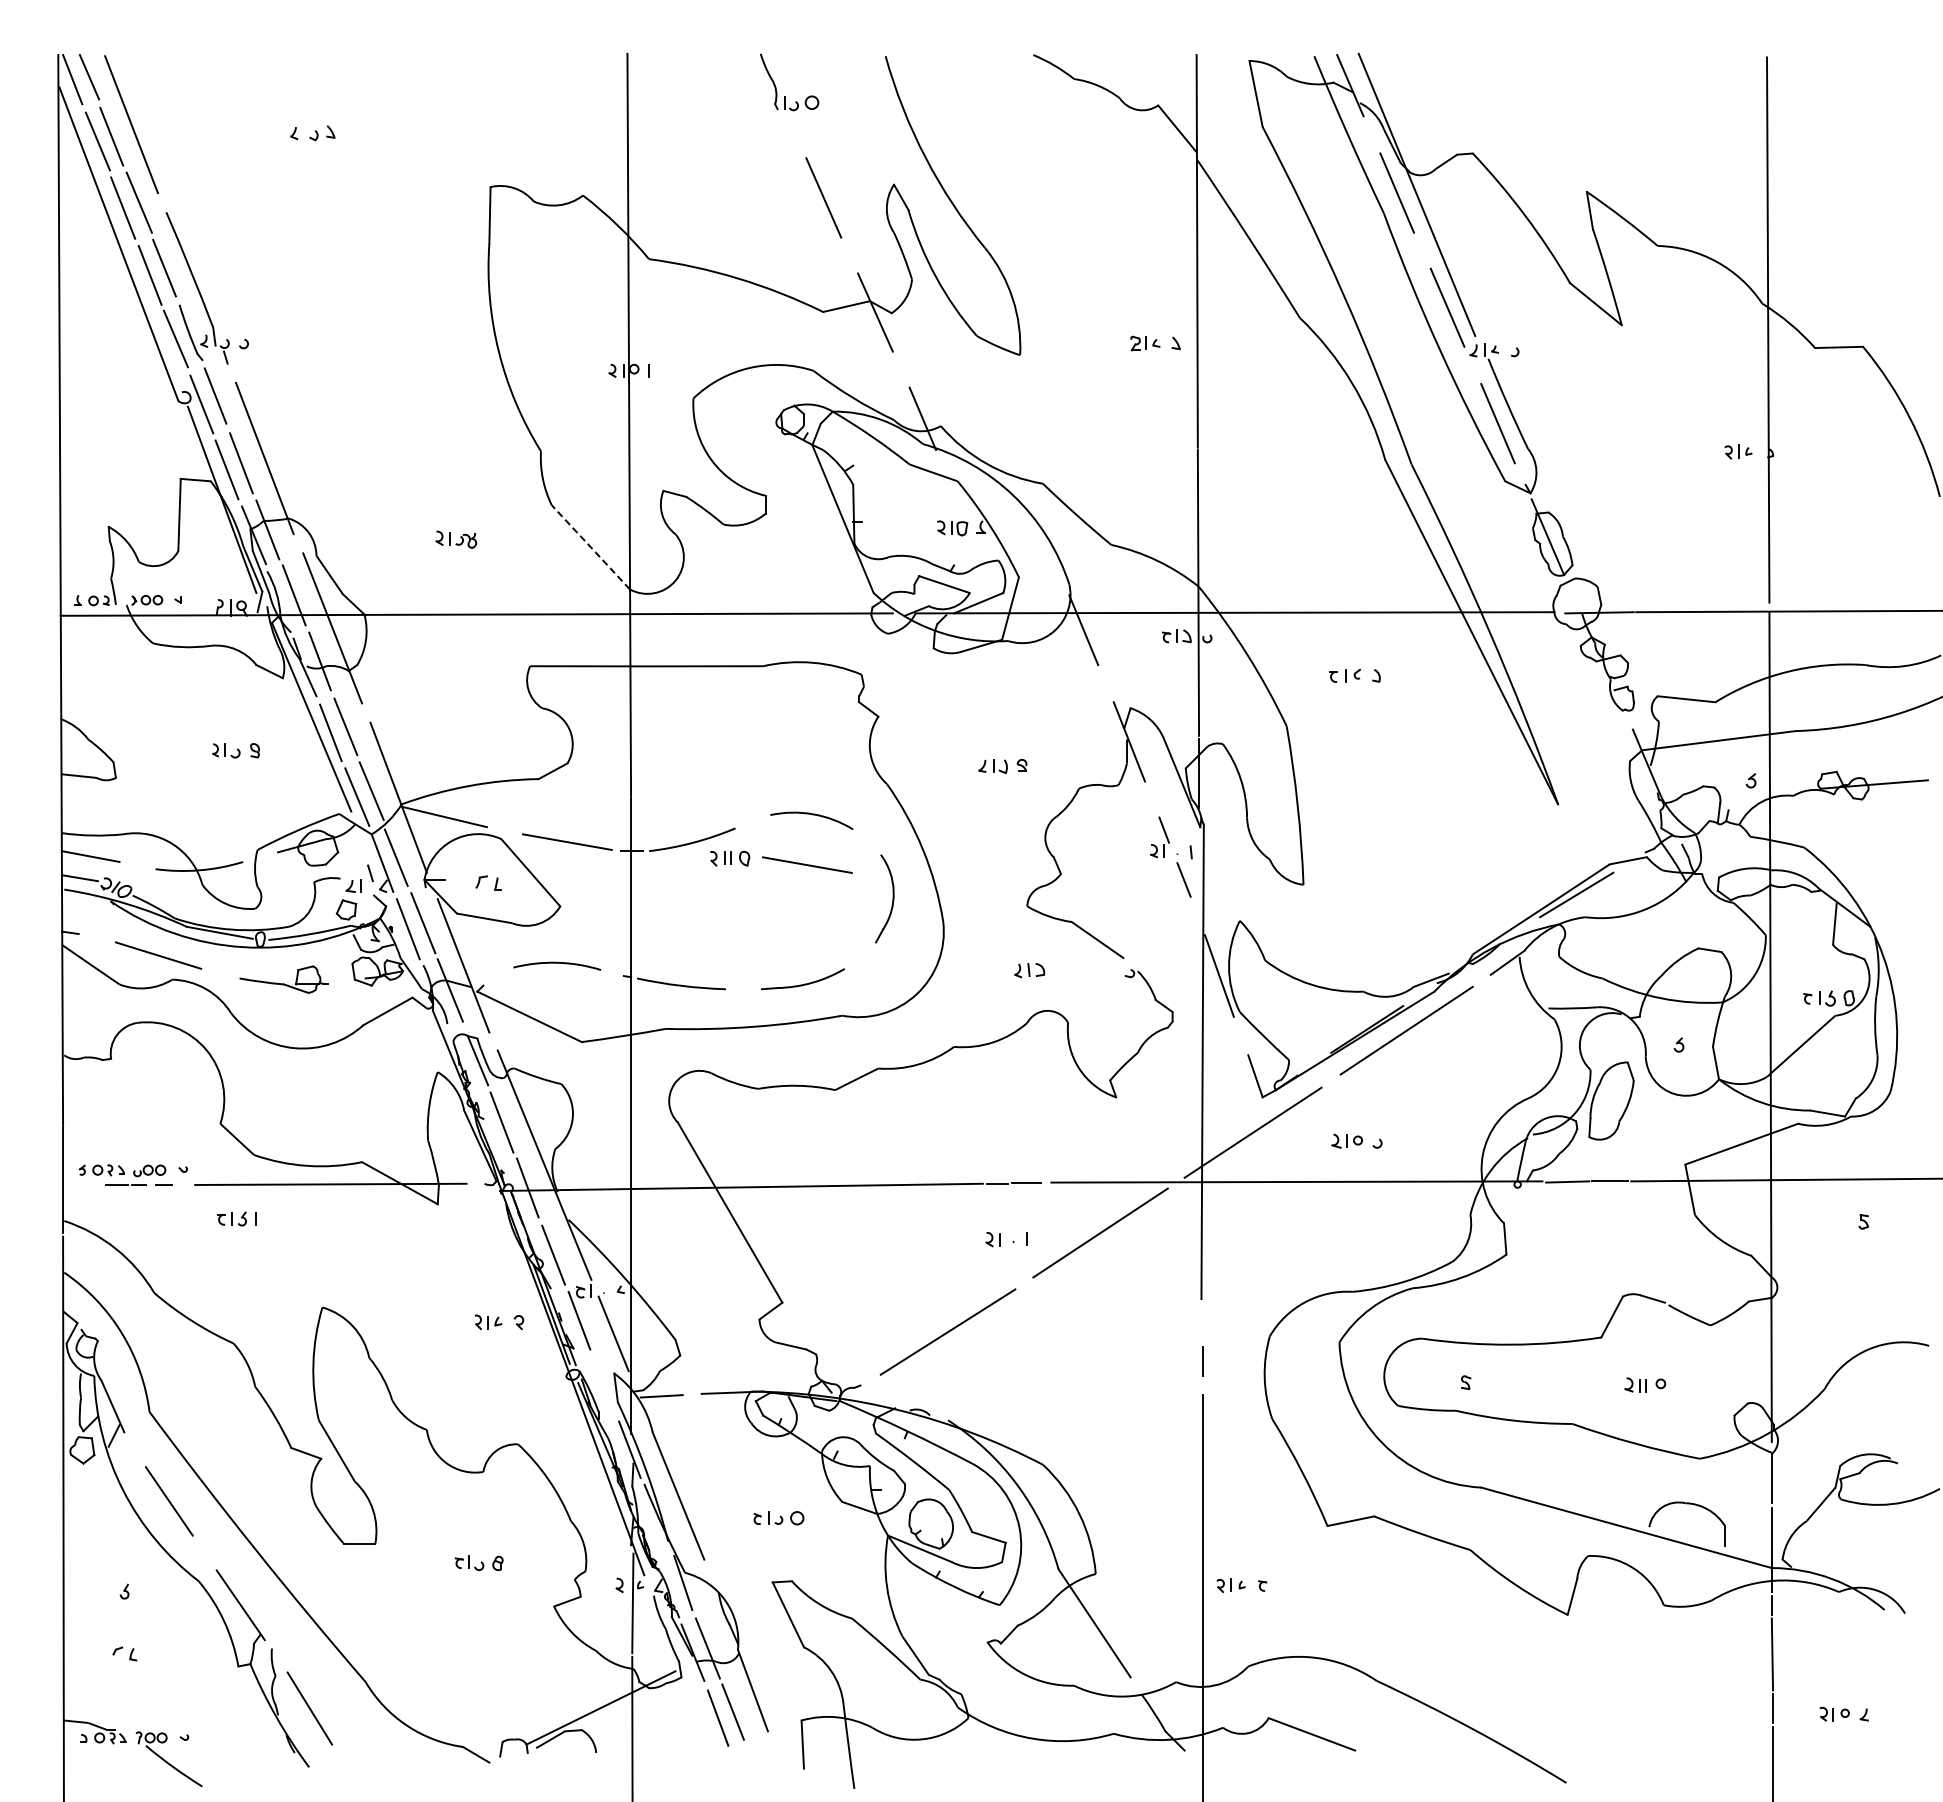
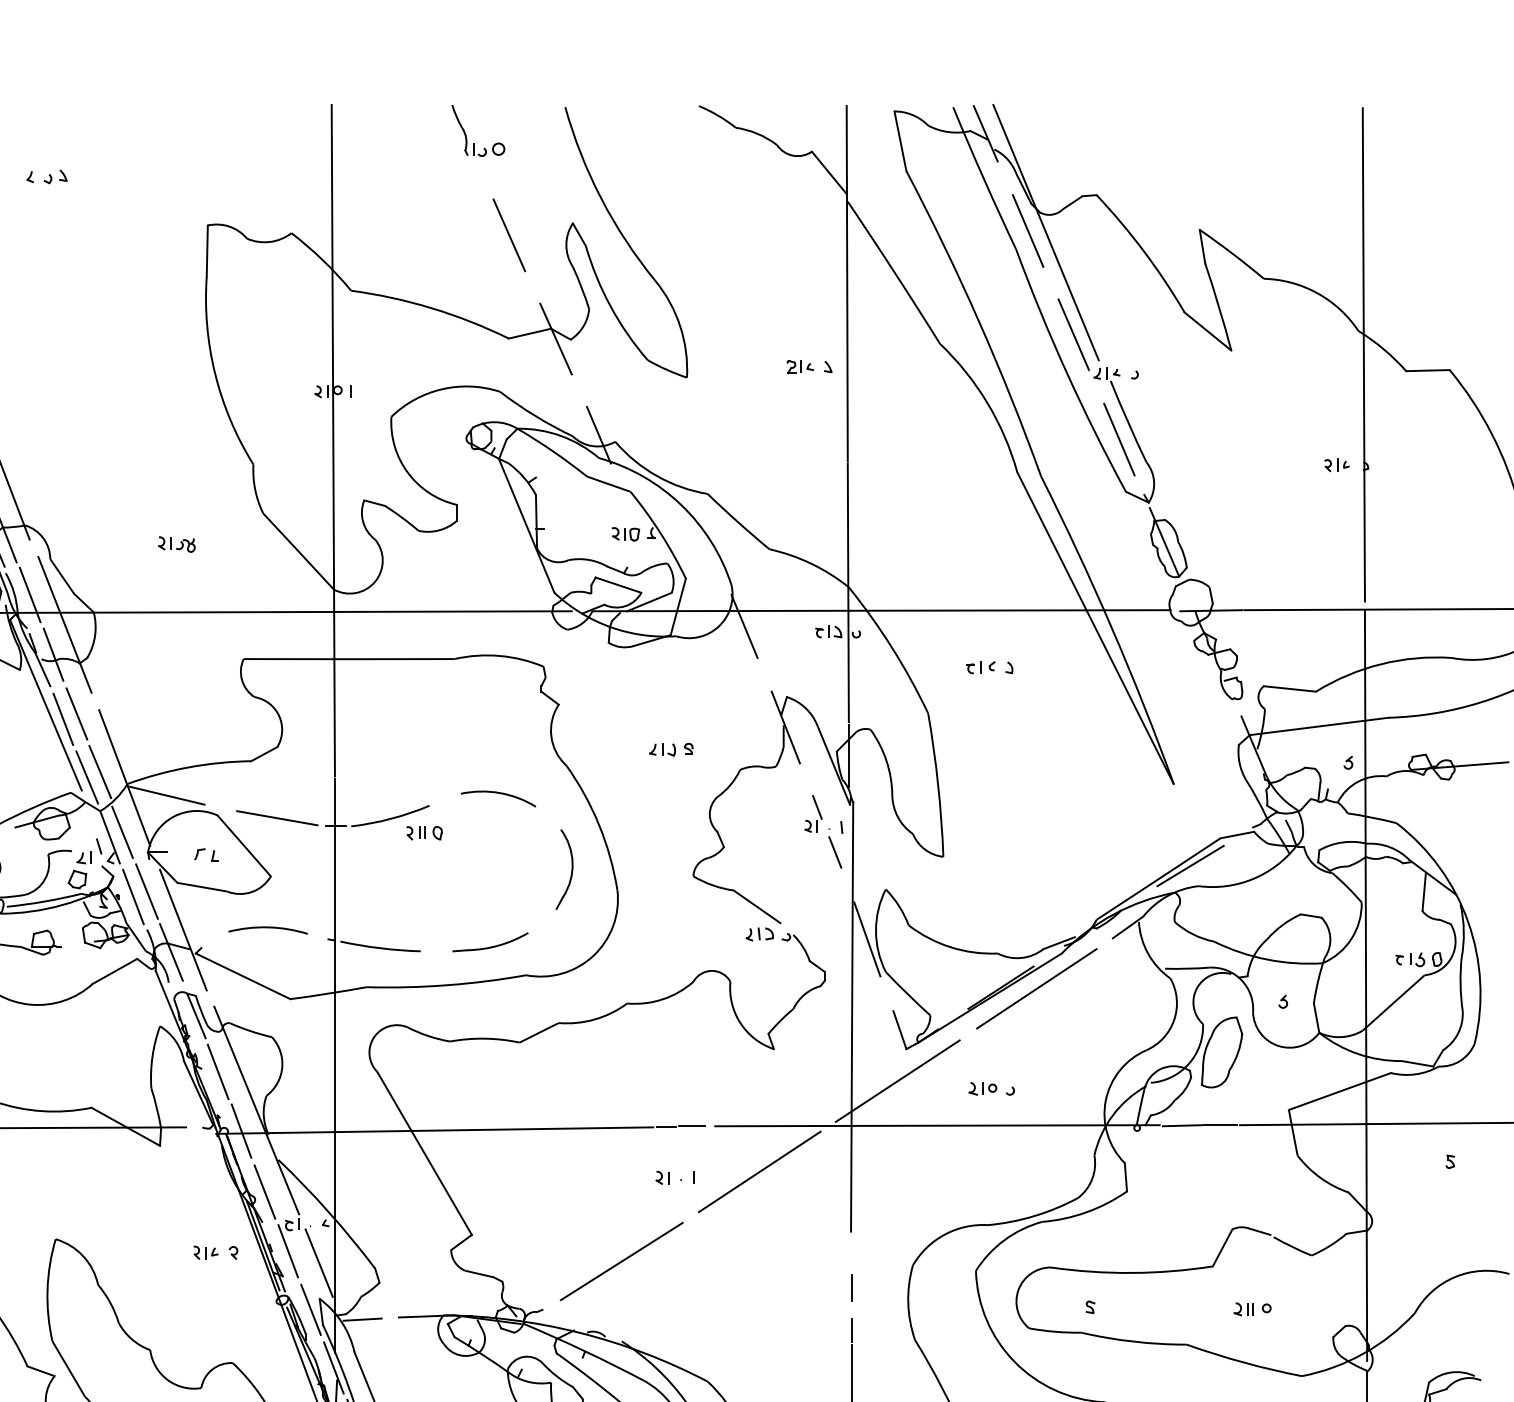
arc: (590, 547) -> (298, 551), dashed -> solid
line: (807, 864) -> (494, 838), removed
part: (1029, 970) -> (759, 934), moved
line: (604, 1385) -> (310, 1309), added

